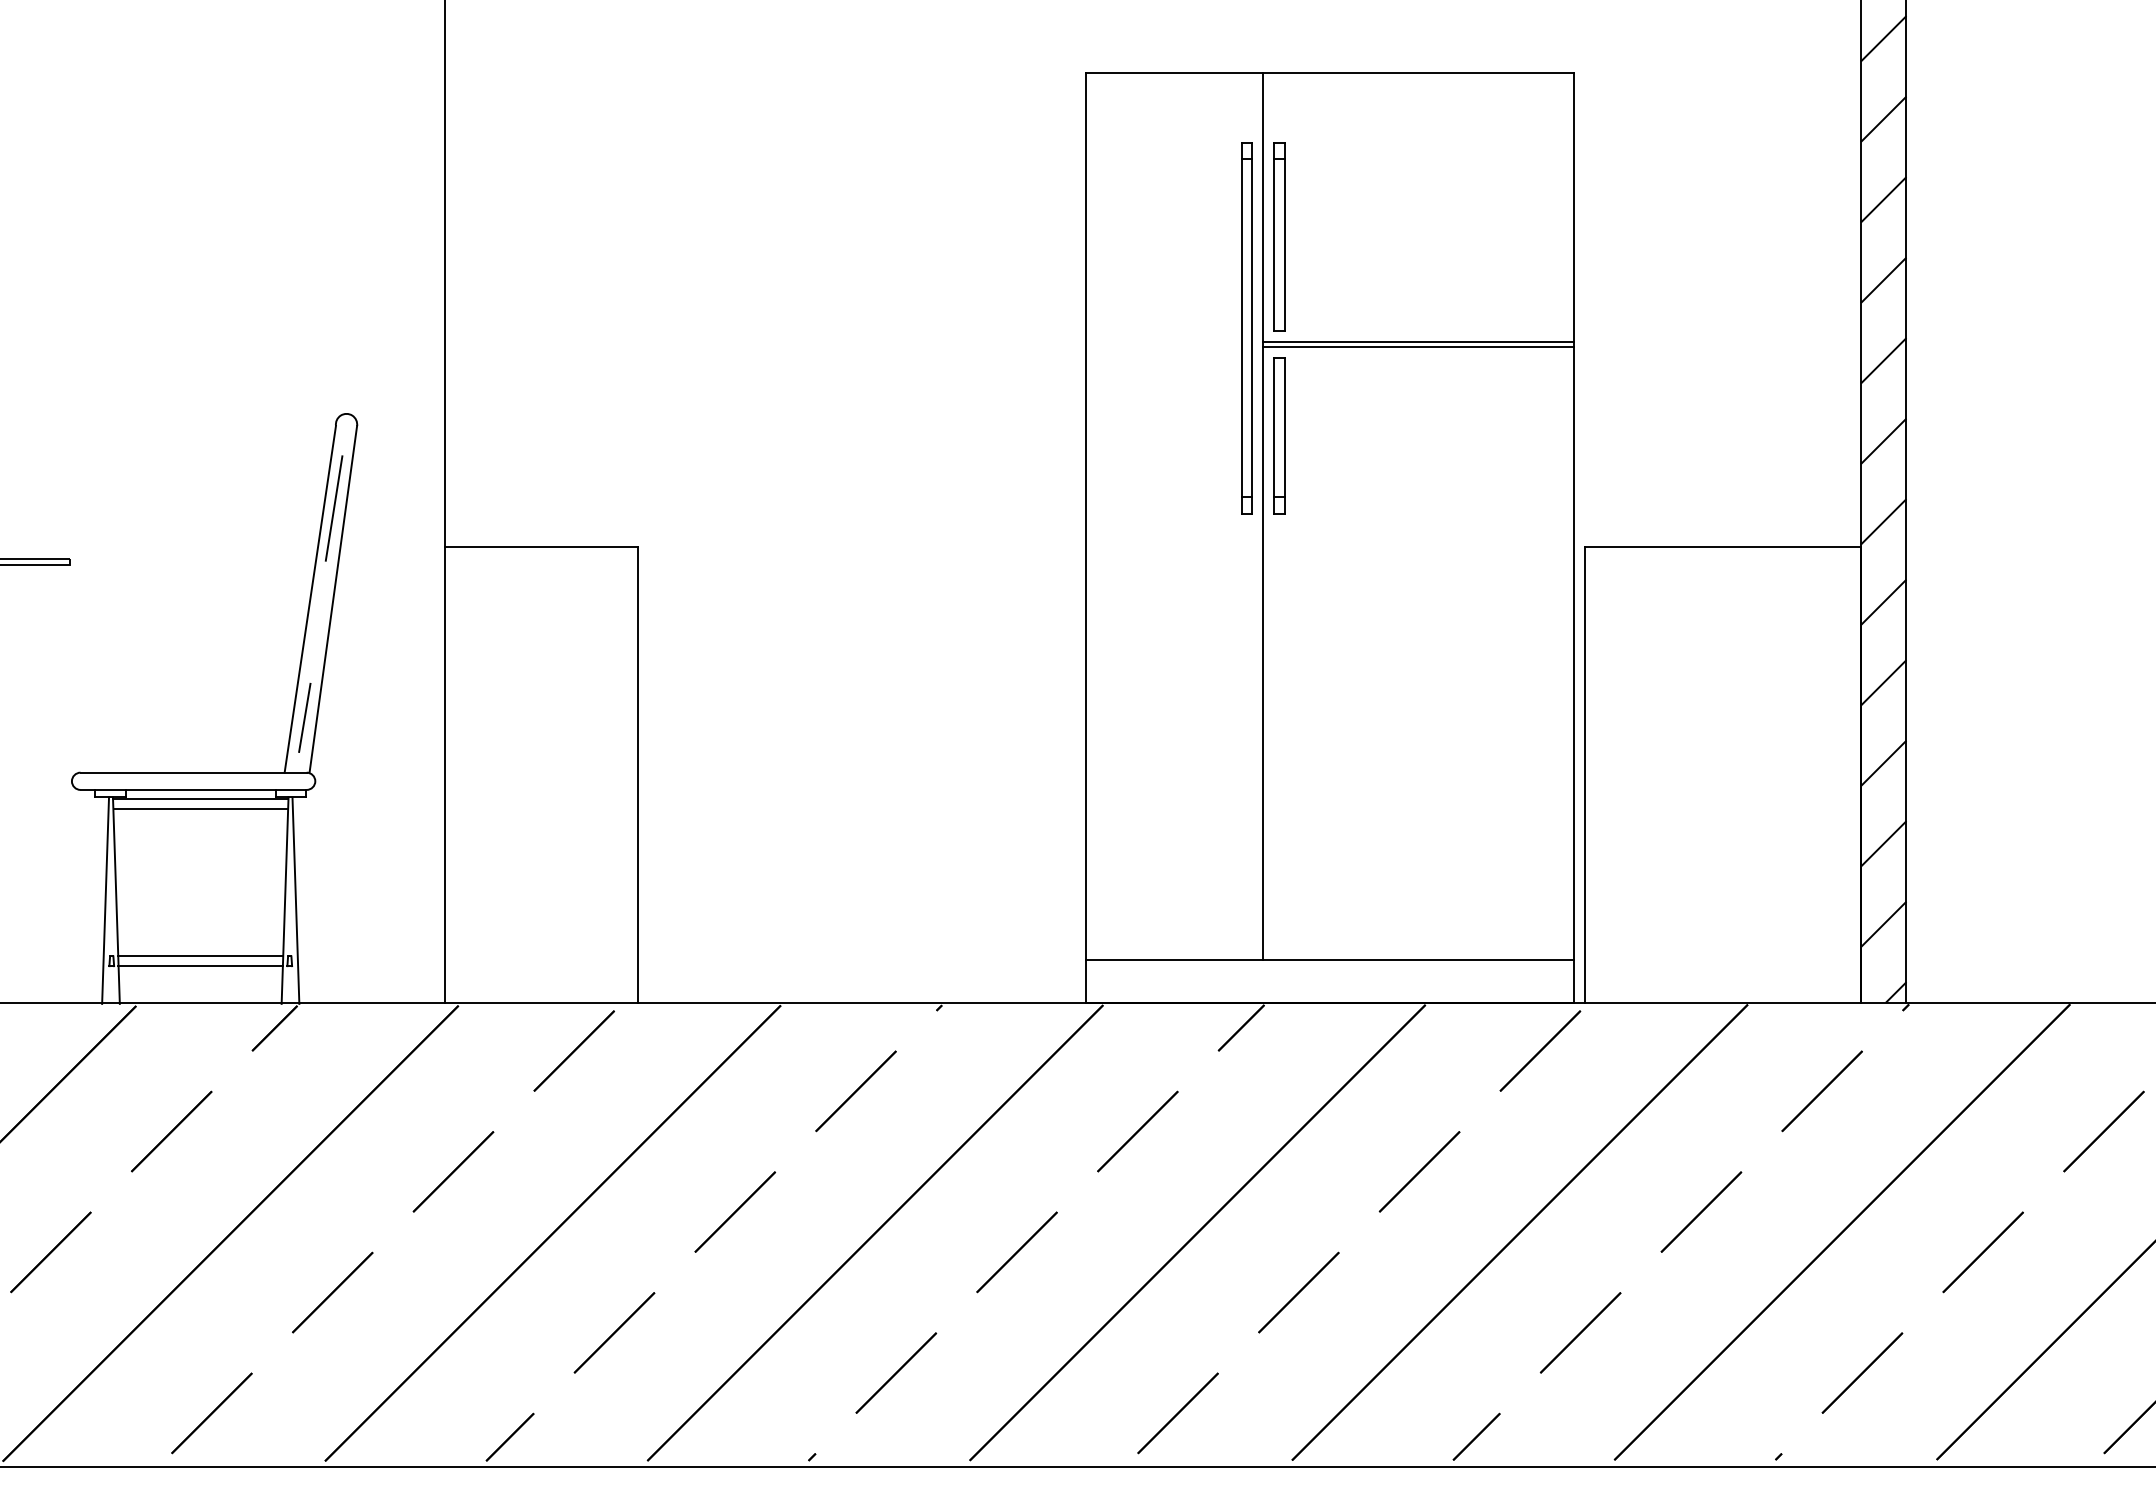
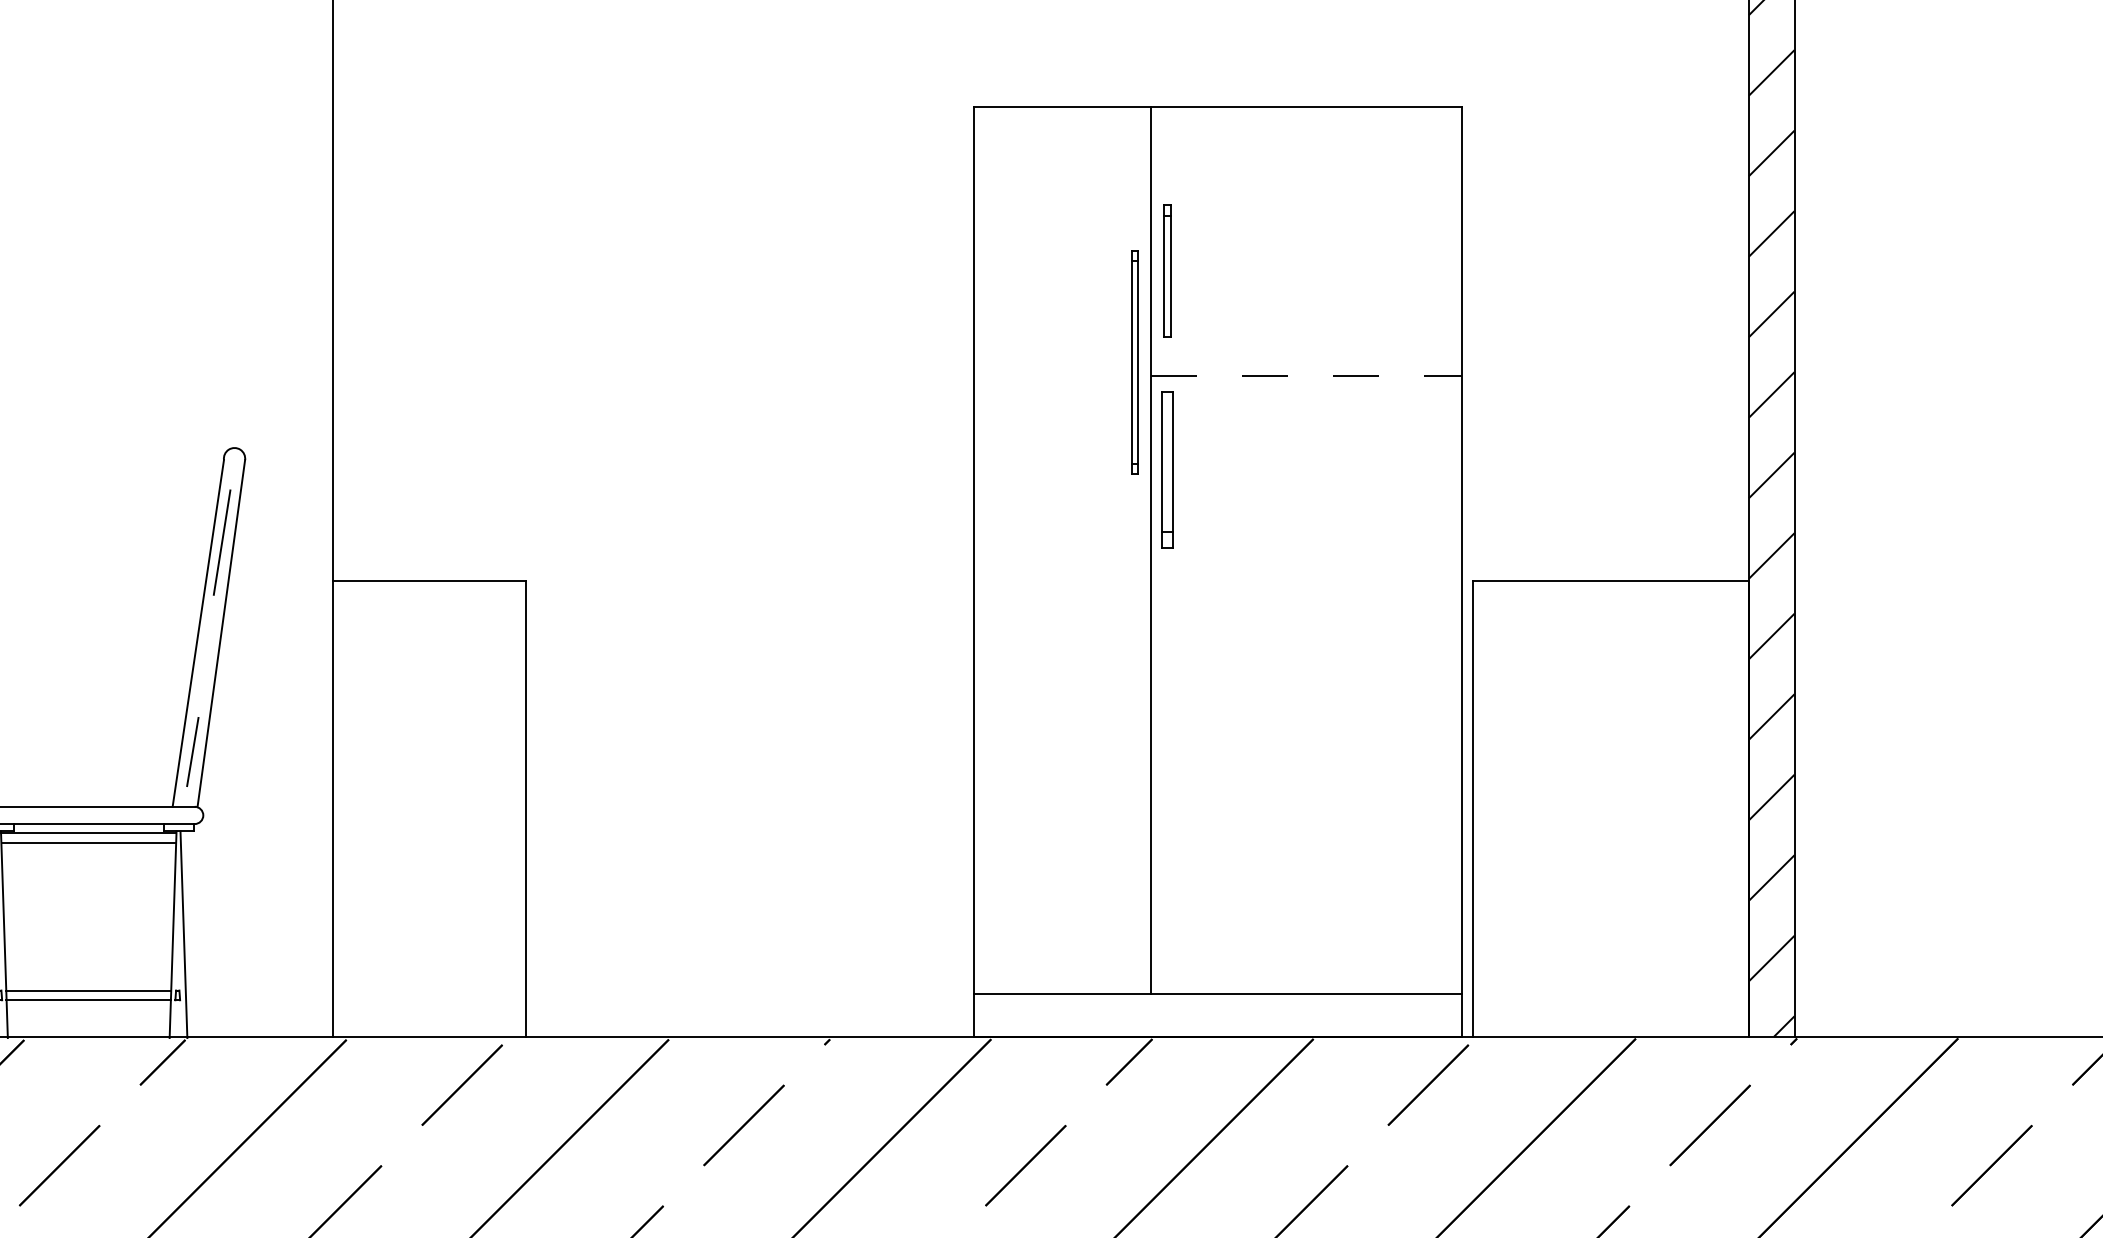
part: (1279, 236) -> (1167, 270), size x0.7
part: (1246, 328) -> (1134, 362), size x0.6
line: (1418, 341) -> (1306, 375), solid -> dashed
line: (1418, 346) -> (1306, 380), removed

